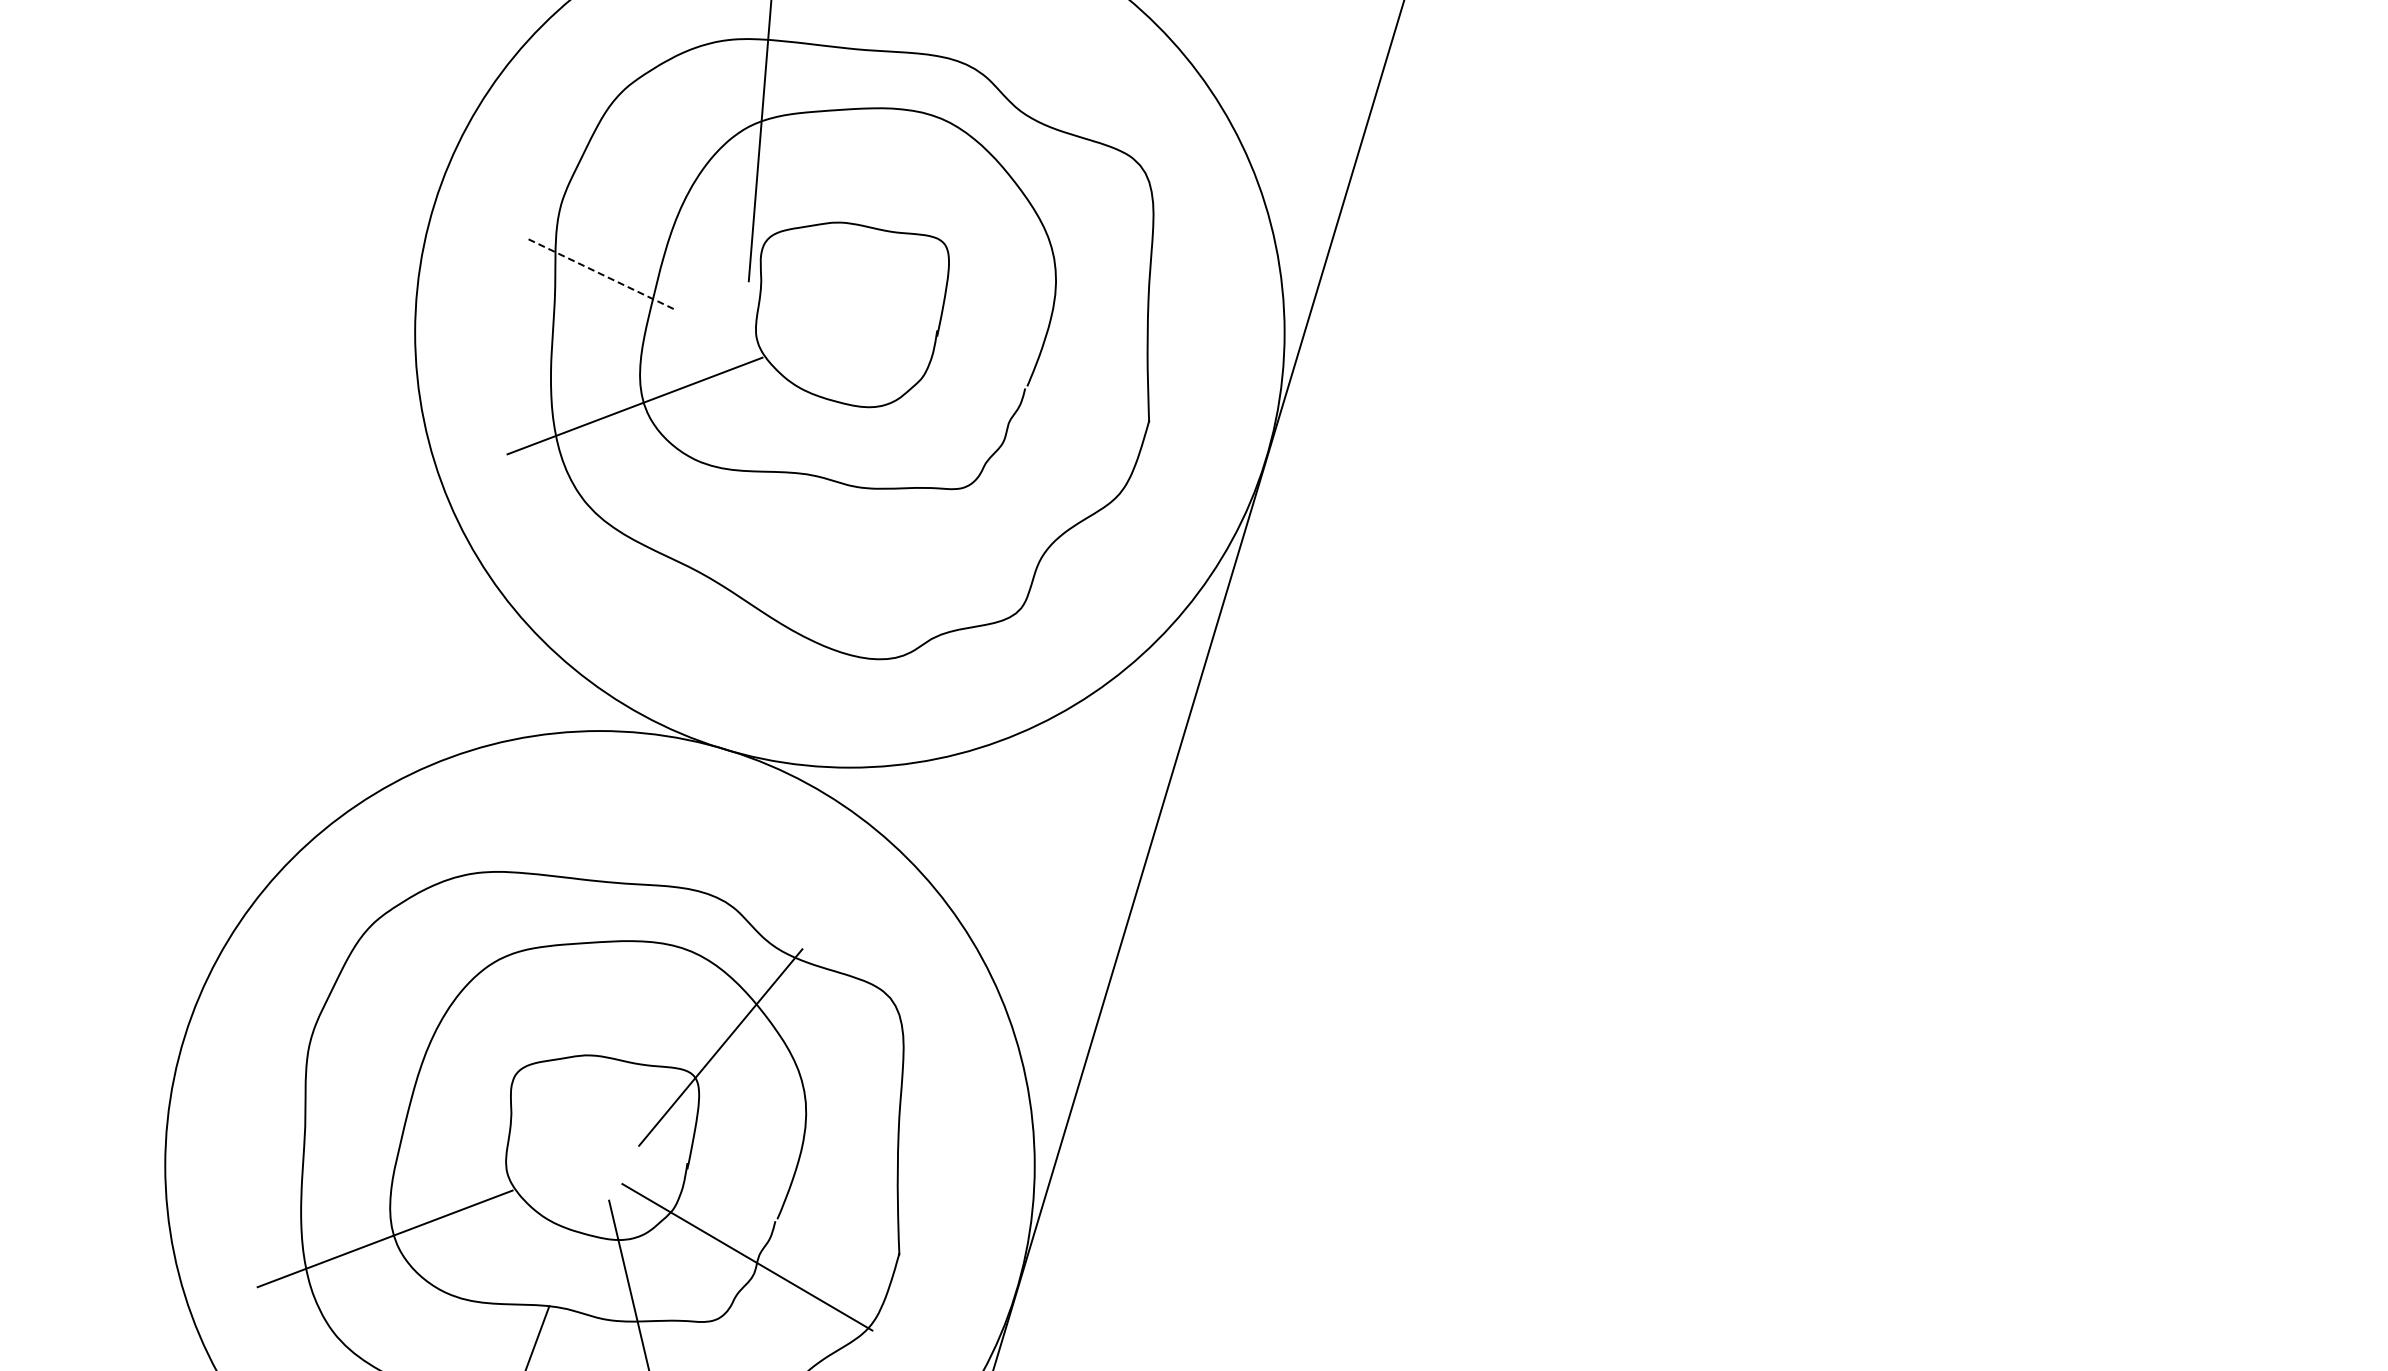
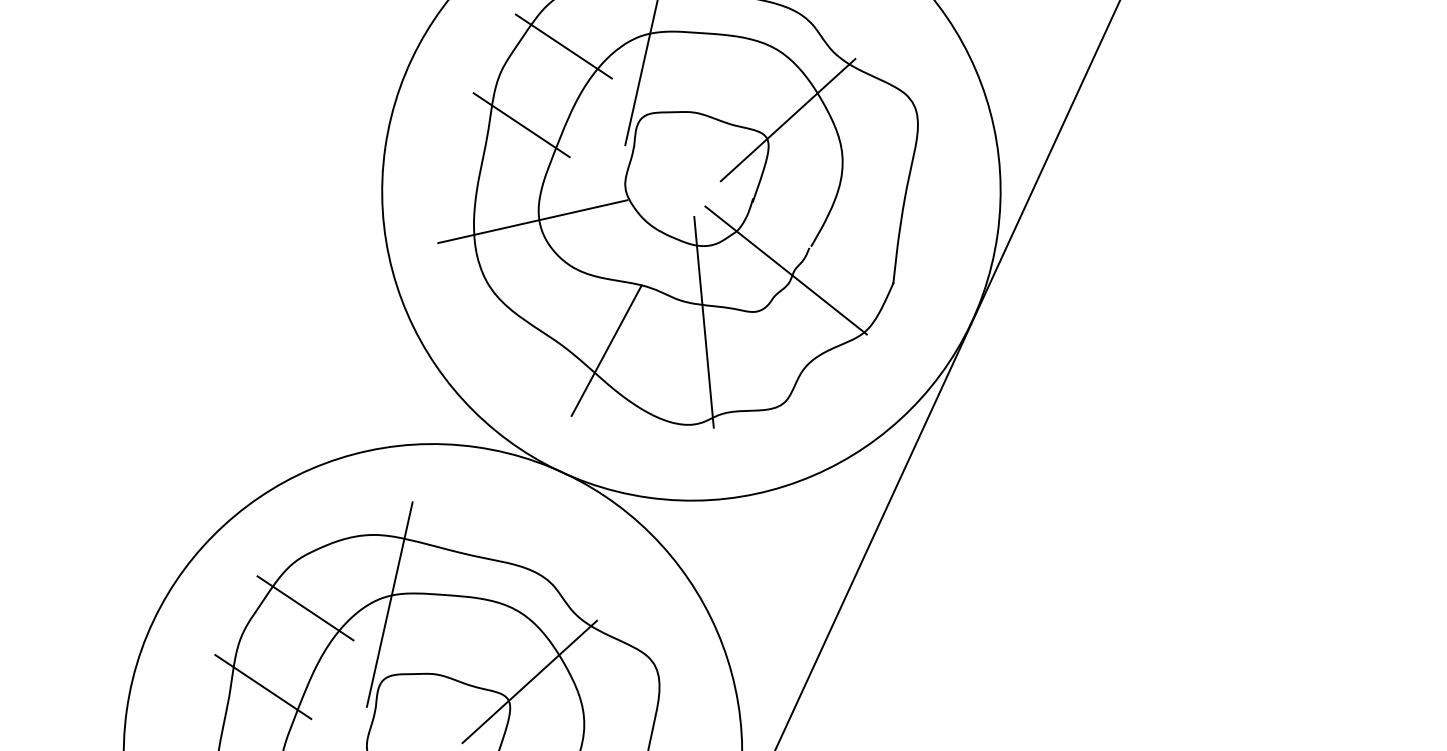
line: (643, 155) -> (563, 46), added
line: (970, 214) -> (788, 119), added
line: (600, 273) -> (521, 124), dashed -> solid
line: (997, 424) -> (786, 270), added
line: (892, 512) -> (703, 322), added
line: (763, 570) -> (607, 350), added
line: (510, 967) -> (389, 604), added
line: (394, 988) -> (305, 608), added
line: (350, 1106) -> (263, 686), added

